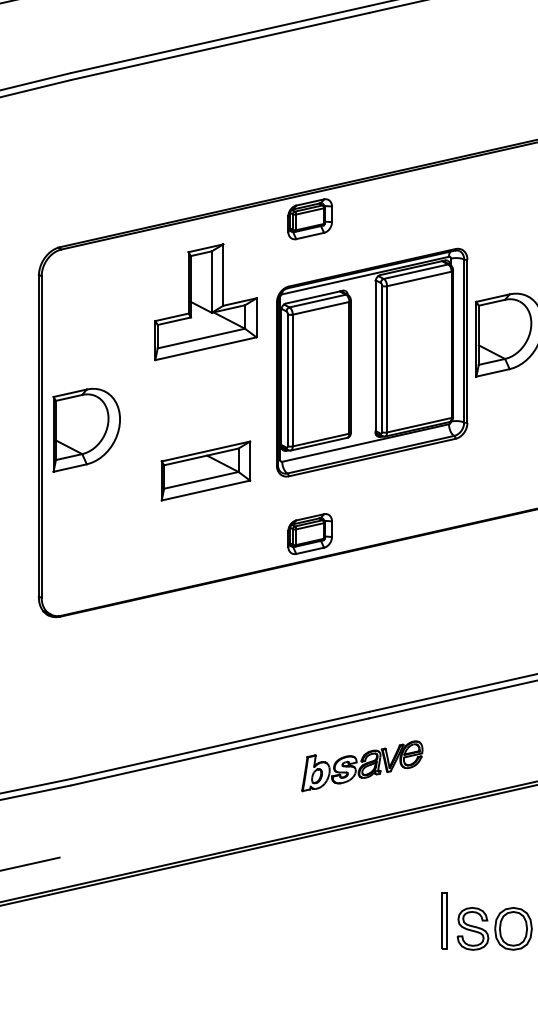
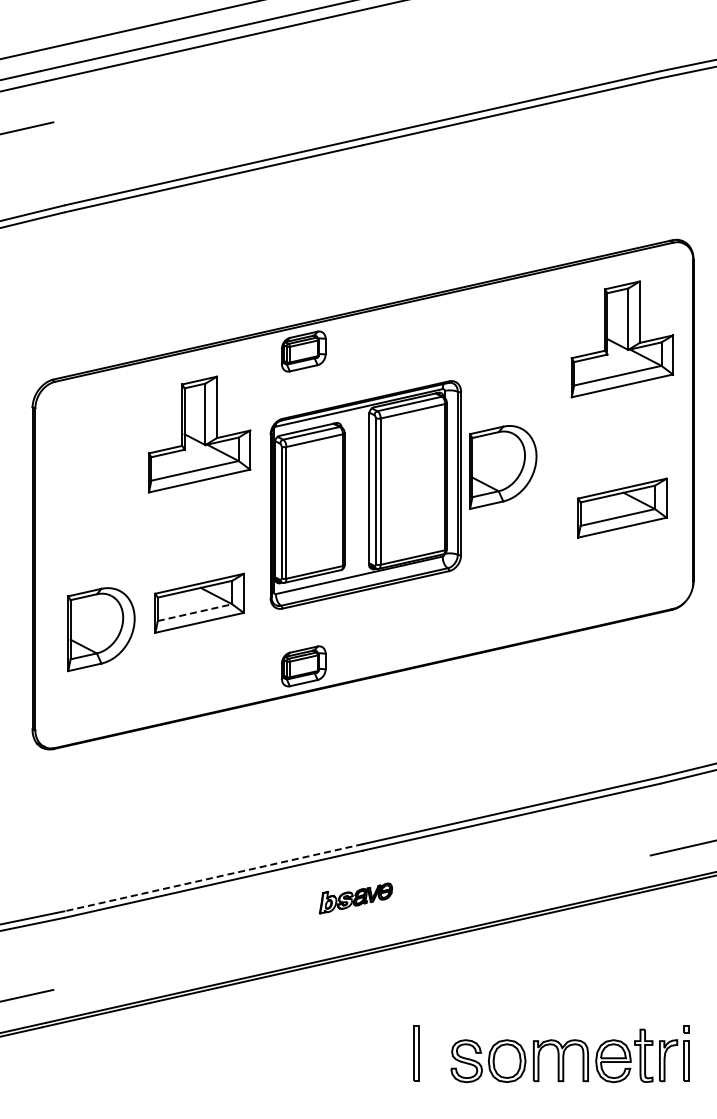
part: (86, 430) -> (101, 629), moved
line: (201, 480) -> (195, 612), solid -> dashed
line: (220, 745) -> (214, 877), solid -> dashed
part: (361, 766) -> (355, 898), size x0.6
part: (444, 921) -> (416, 1053), moved

